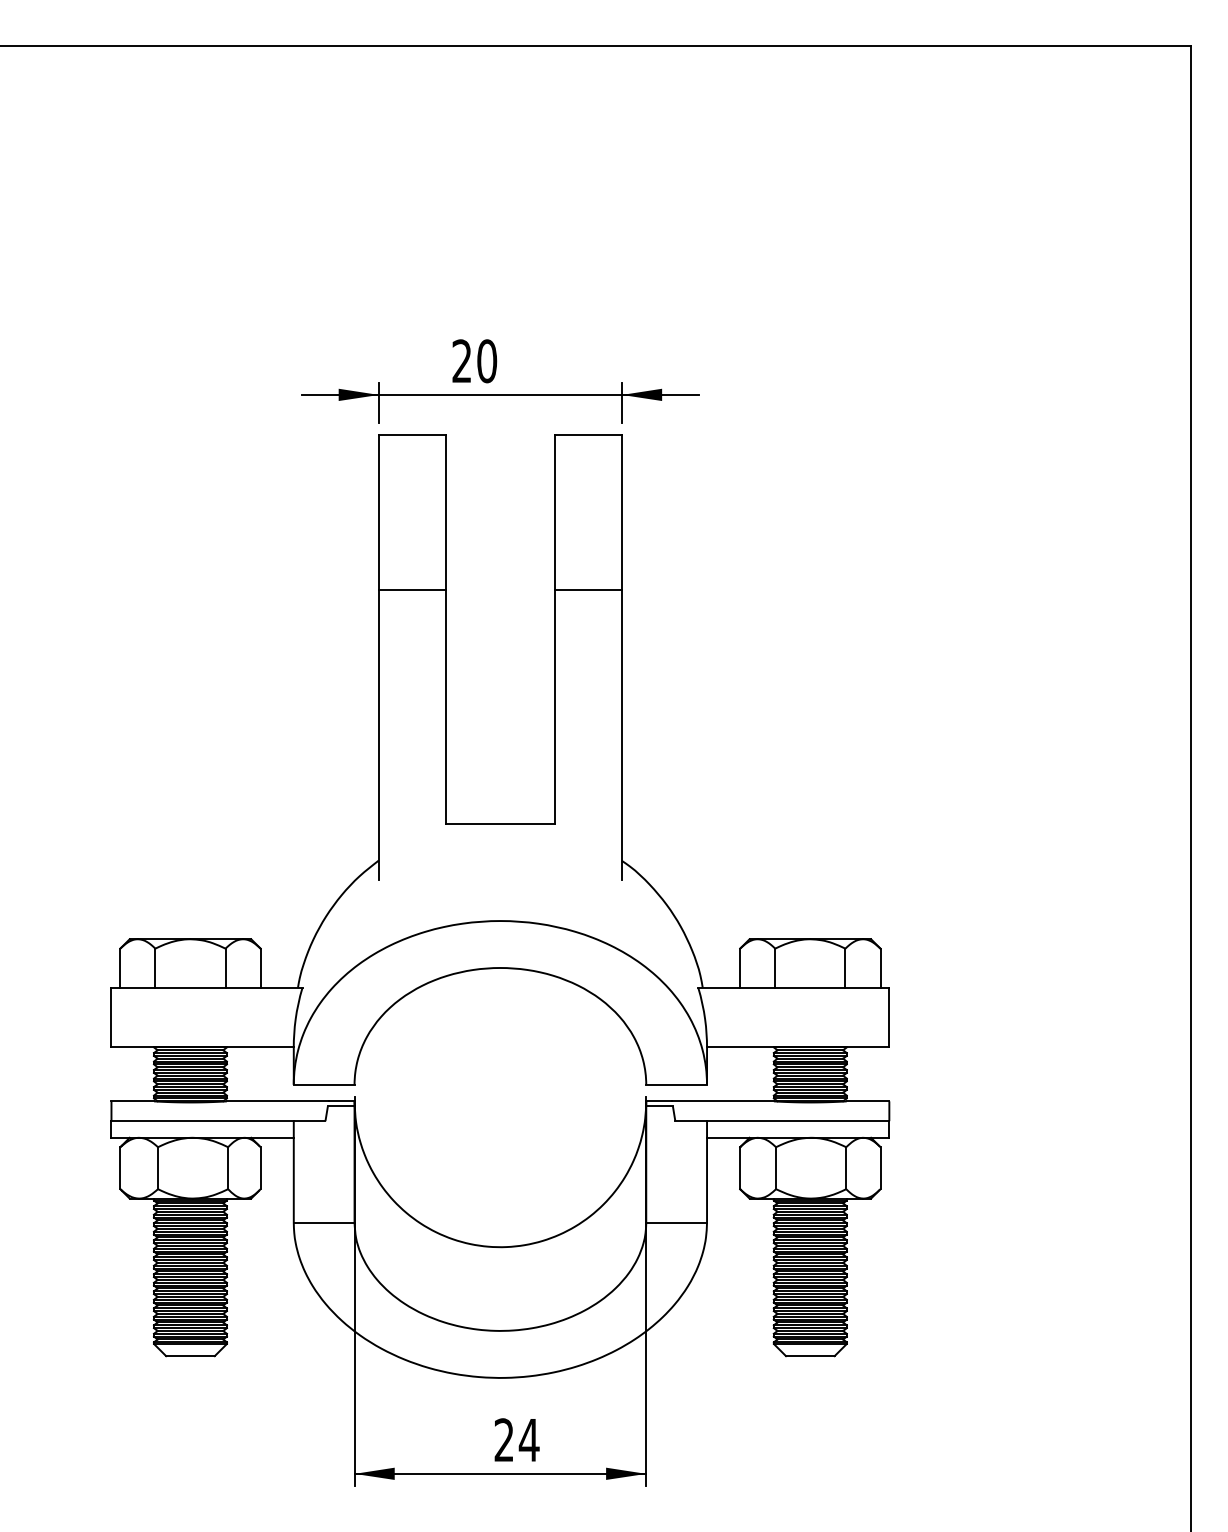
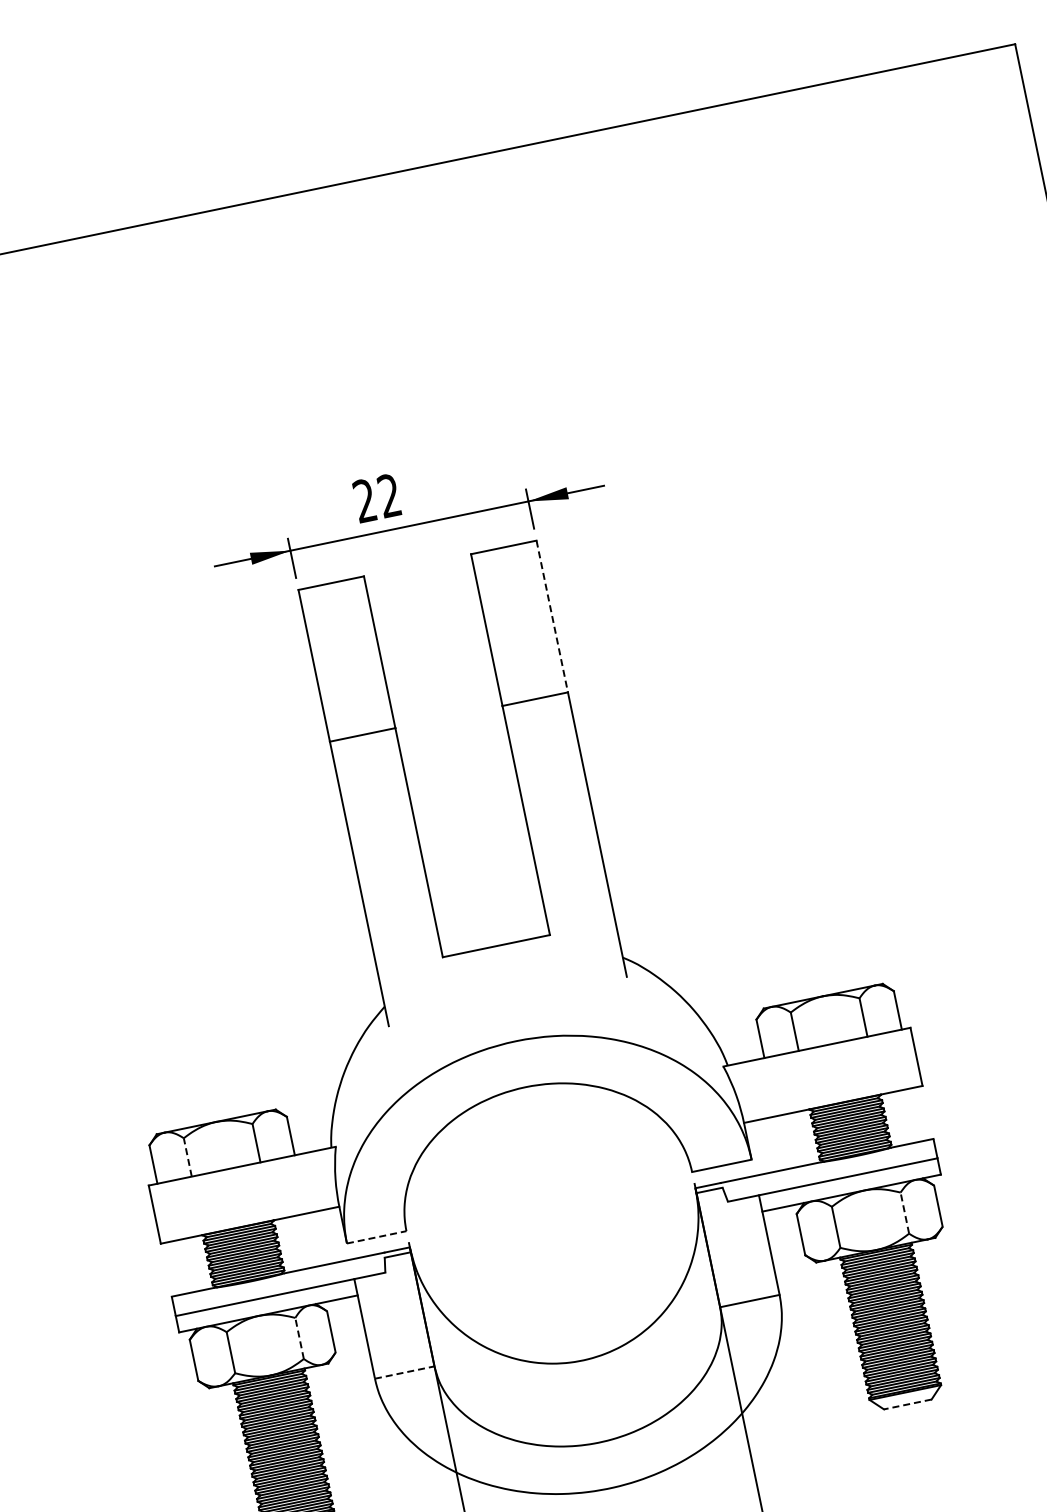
text: (487, 361) -> (389, 495), 20 -> 22
line: (621, 512) -> (551, 616), solid -> dashed
line: (155, 968) -> (187, 1157), solid -> dashed
line: (324, 1084) -> (376, 1236), solid -> dashed
line: (228, 1168) -> (300, 1338), solid -> dashed
line: (846, 1168) -> (905, 1213), solid -> dashed
line: (324, 1222) -> (404, 1372), solid -> dashed
line: (809, 1356) -> (907, 1404), solid -> dashed

